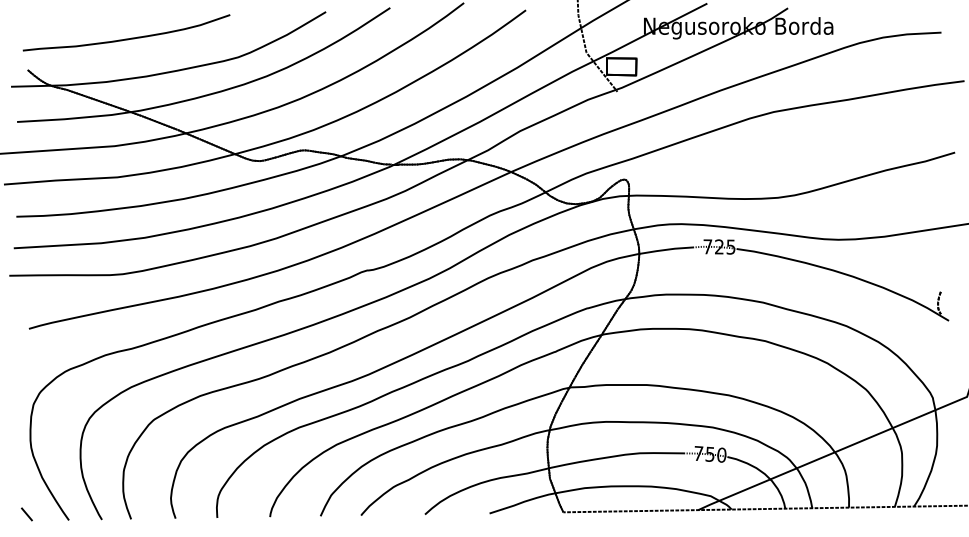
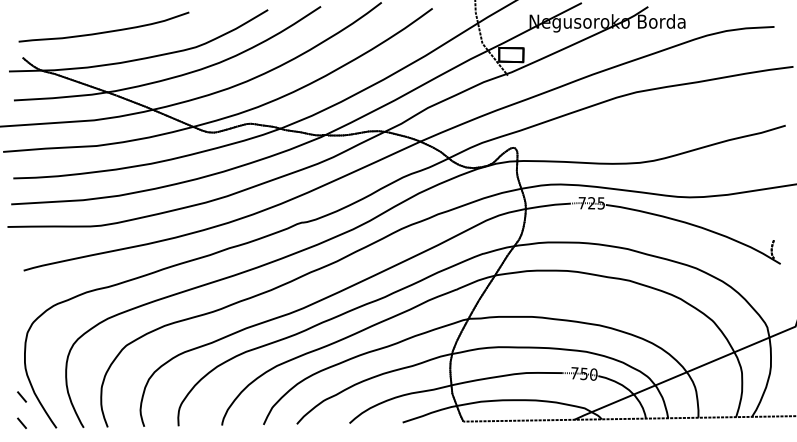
line: (26, 482) -> (21, 397), added

